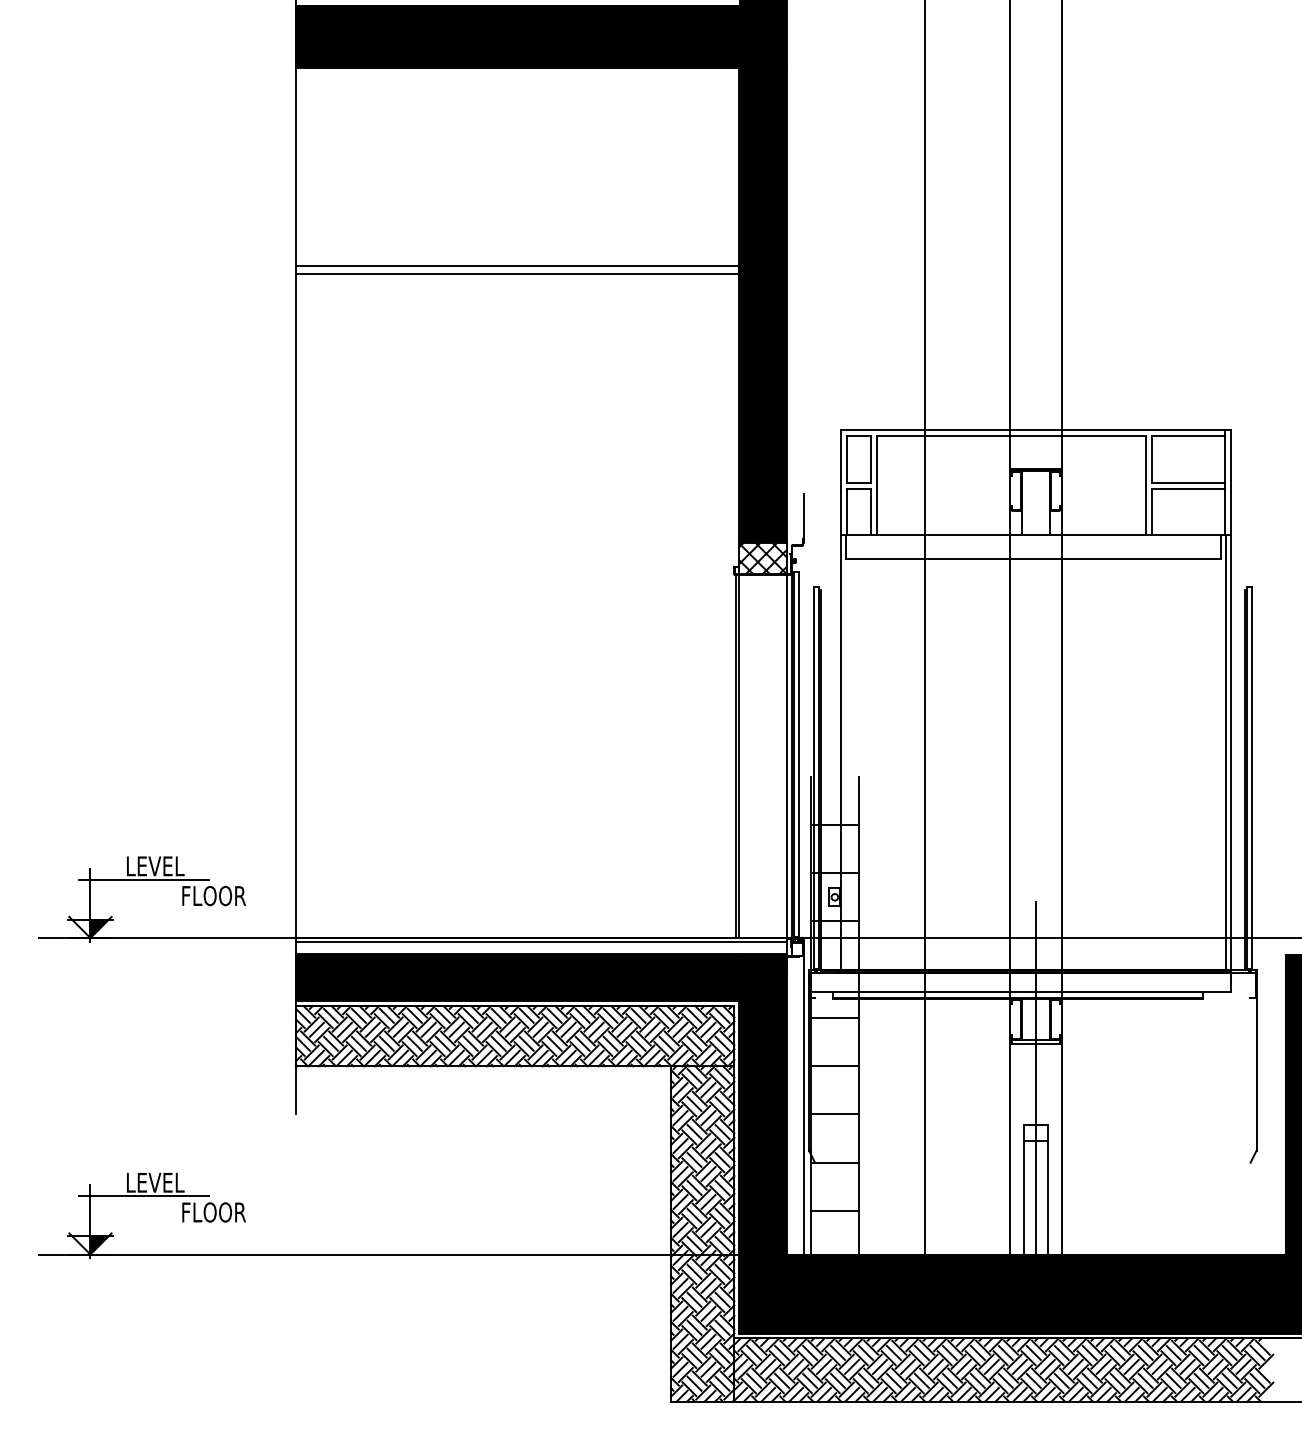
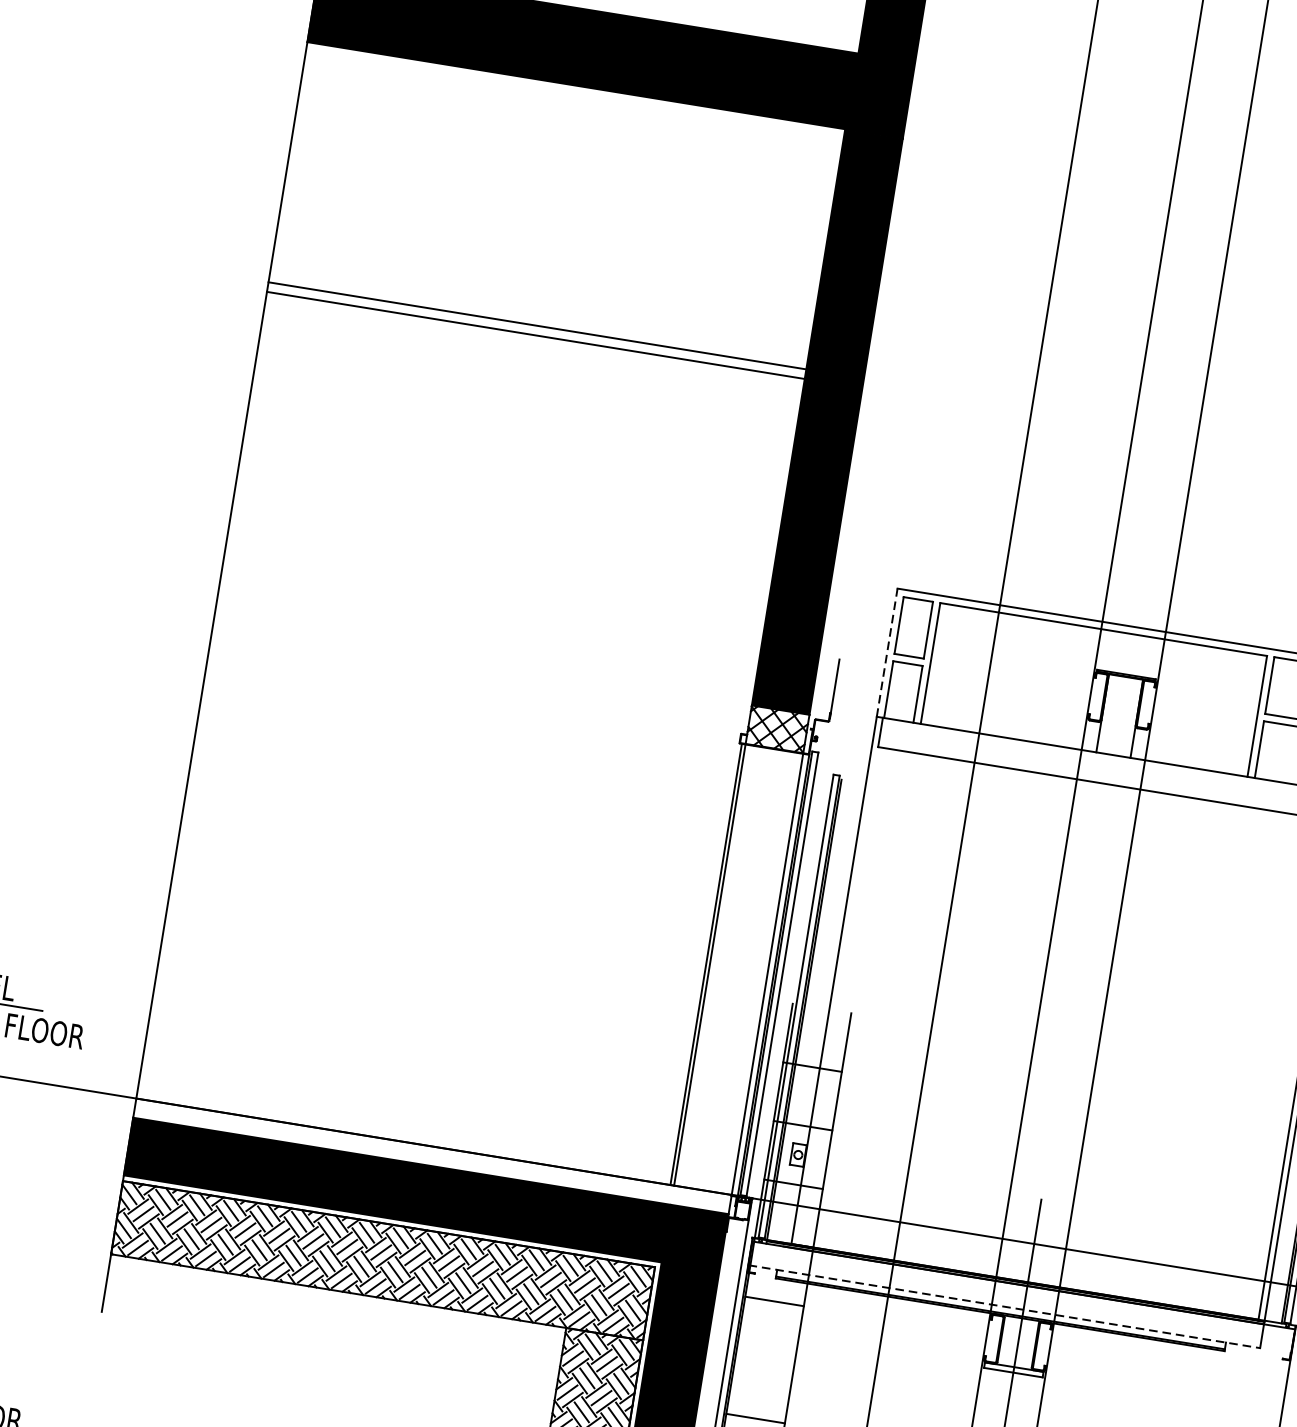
line: (840, 482) -> (886, 652), solid -> dashed
line: (541, 942) -> (433, 1152), removed
line: (1020, 992) -> (1004, 1307), solid -> dashed
line: (834, 1066) -> (764, 1360), removed

